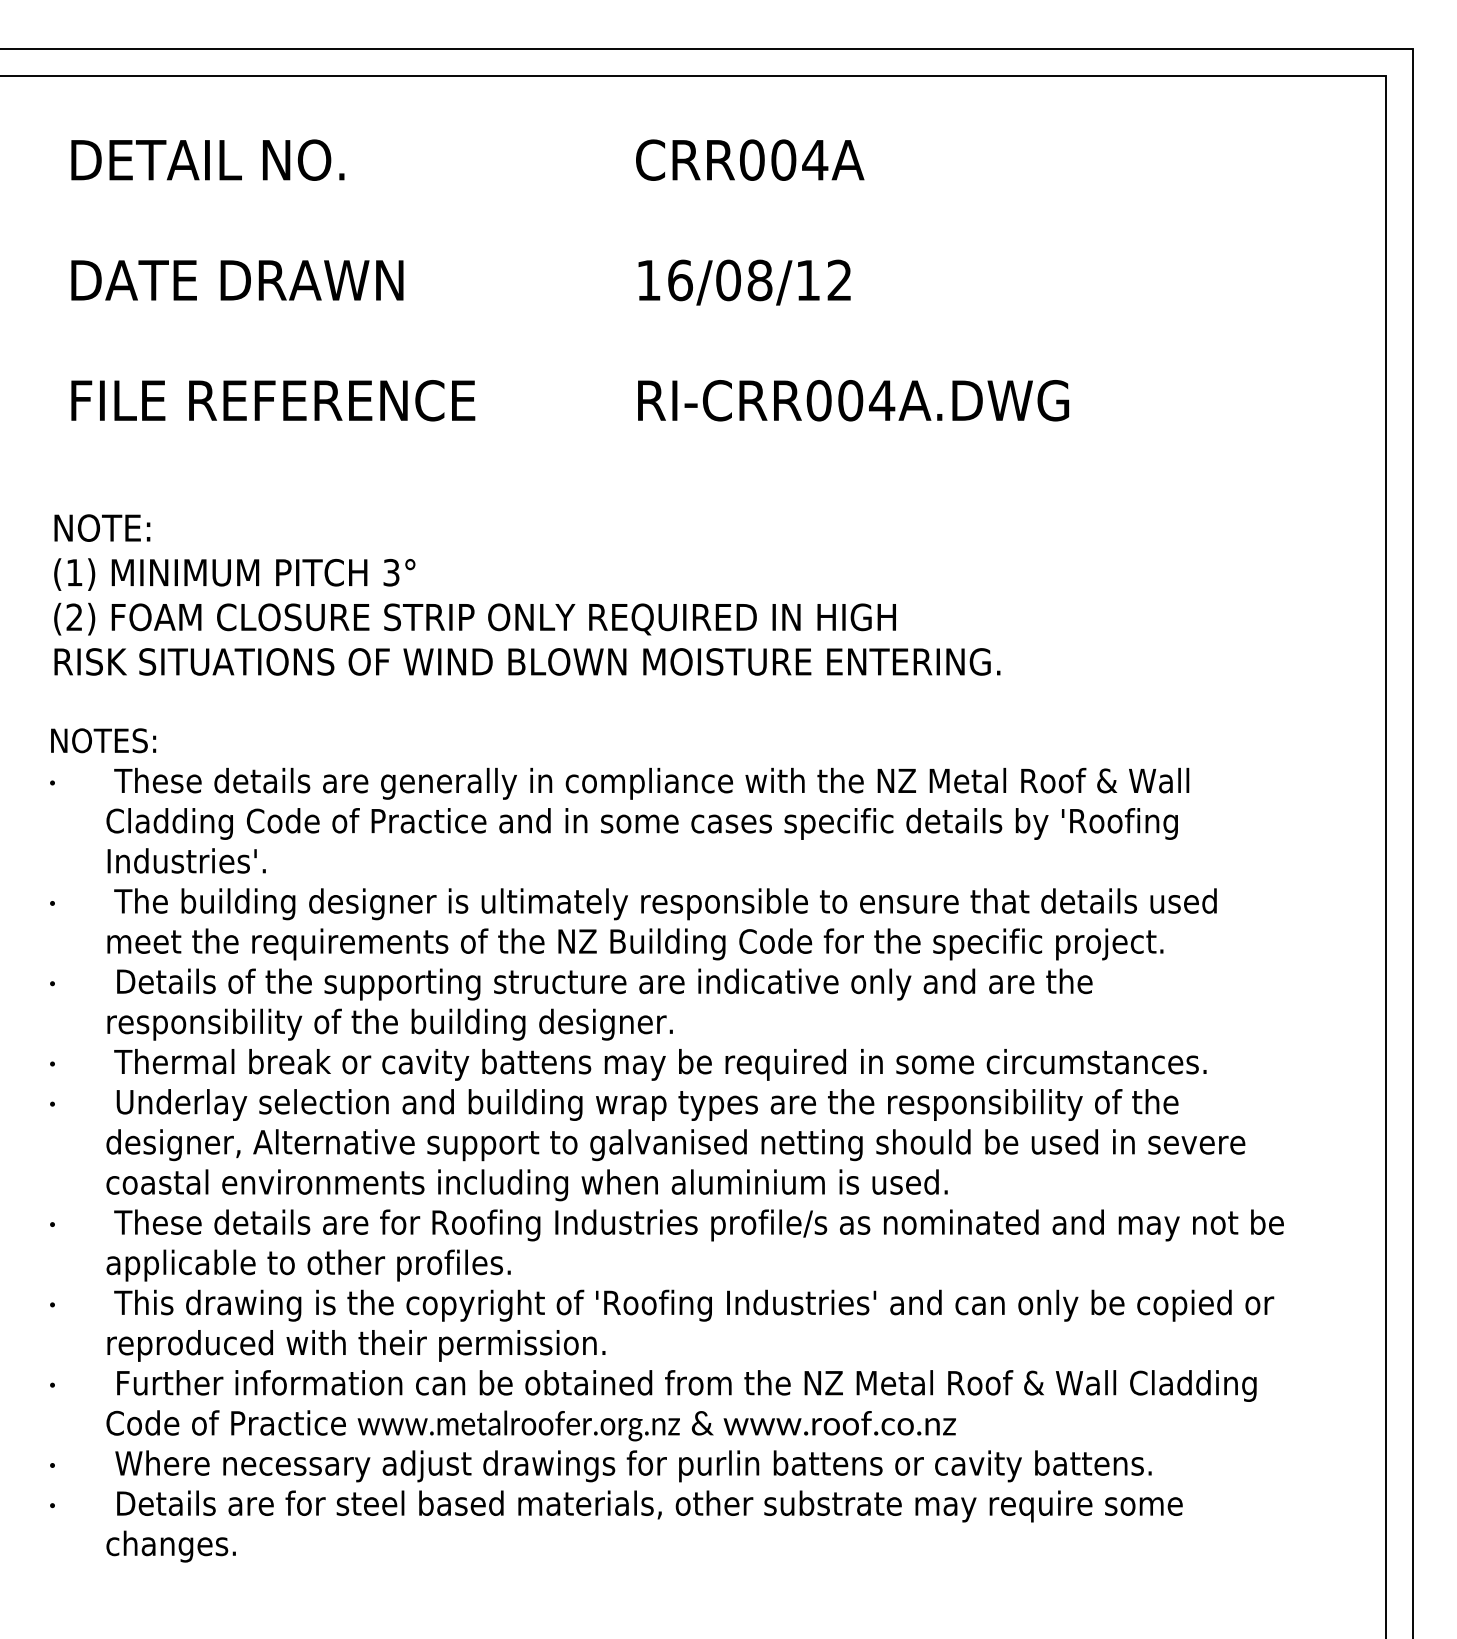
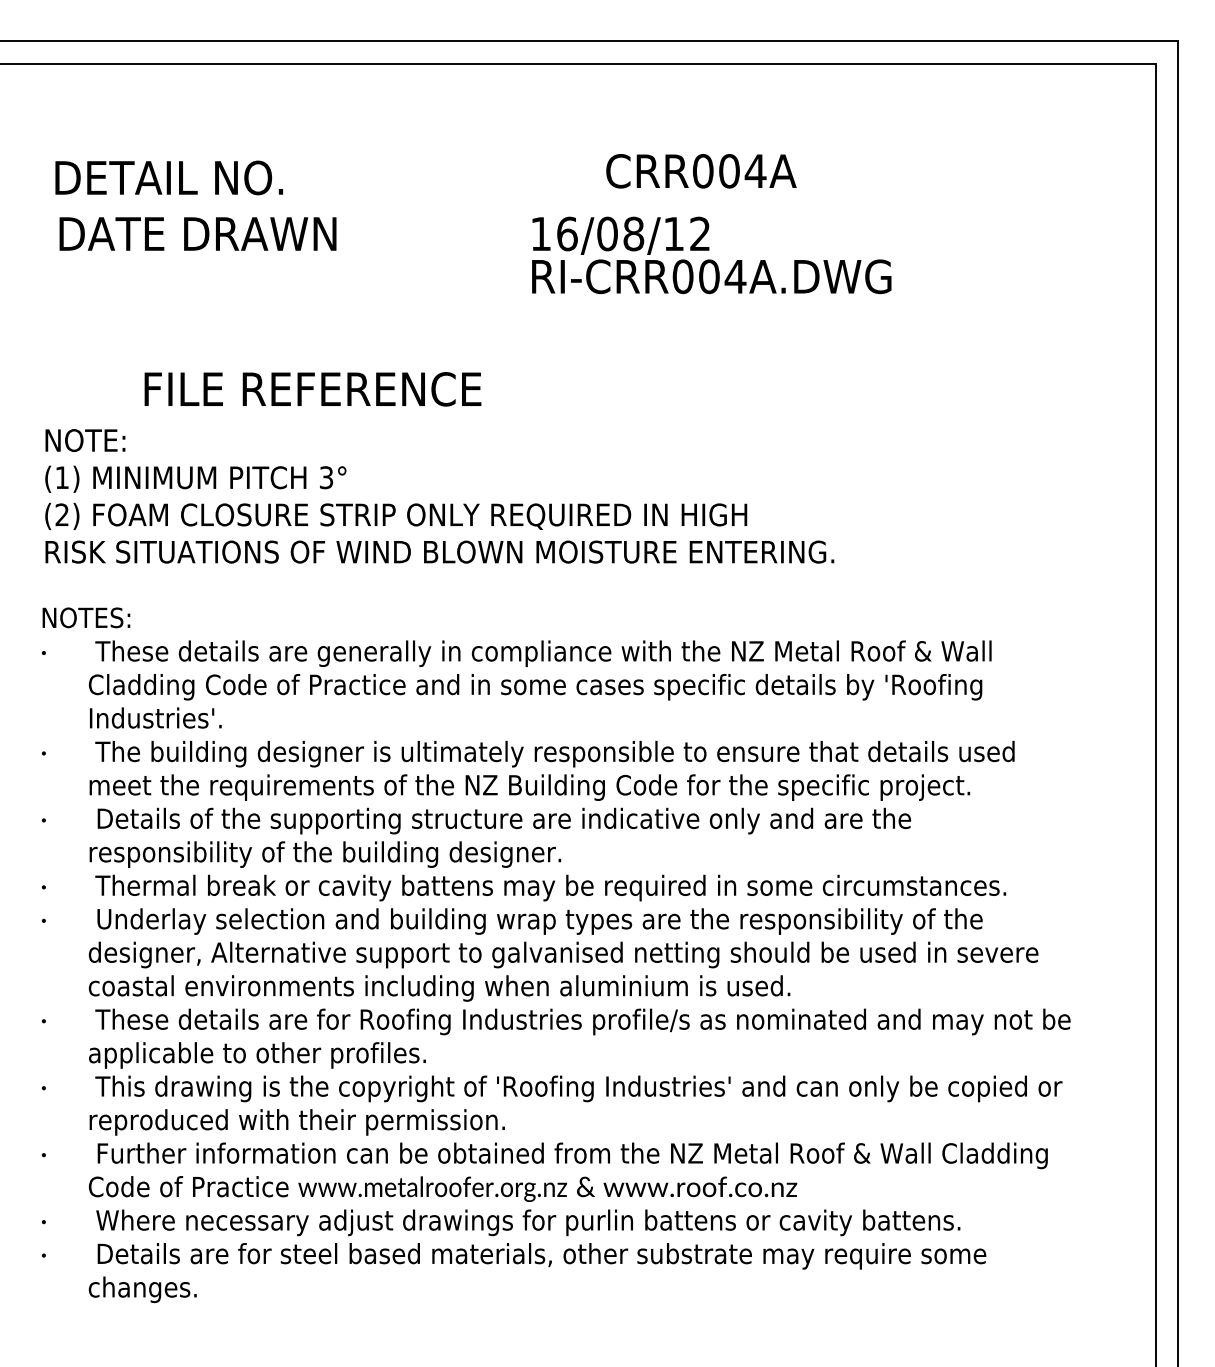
text: (207, 159) -> (168, 177), moved
text: (750, 159) -> (701, 170), moved
text: (273, 400) -> (313, 389), moved
text: (853, 400) -> (711, 276), moved

